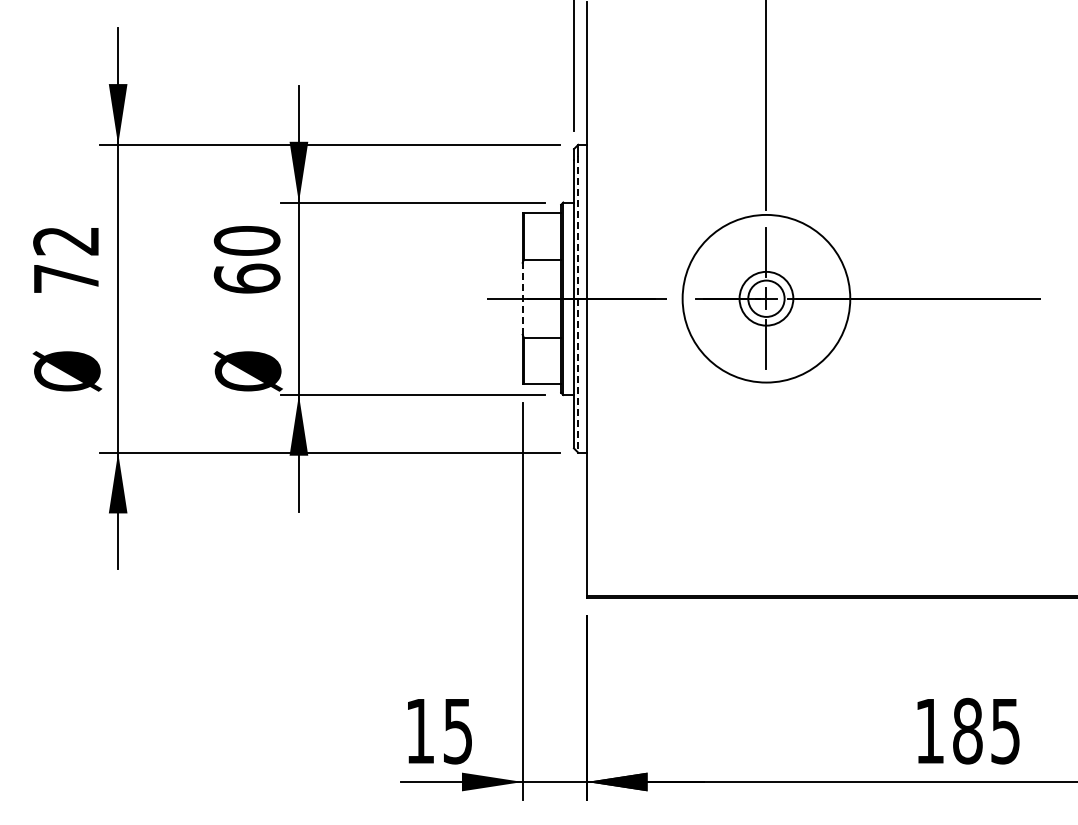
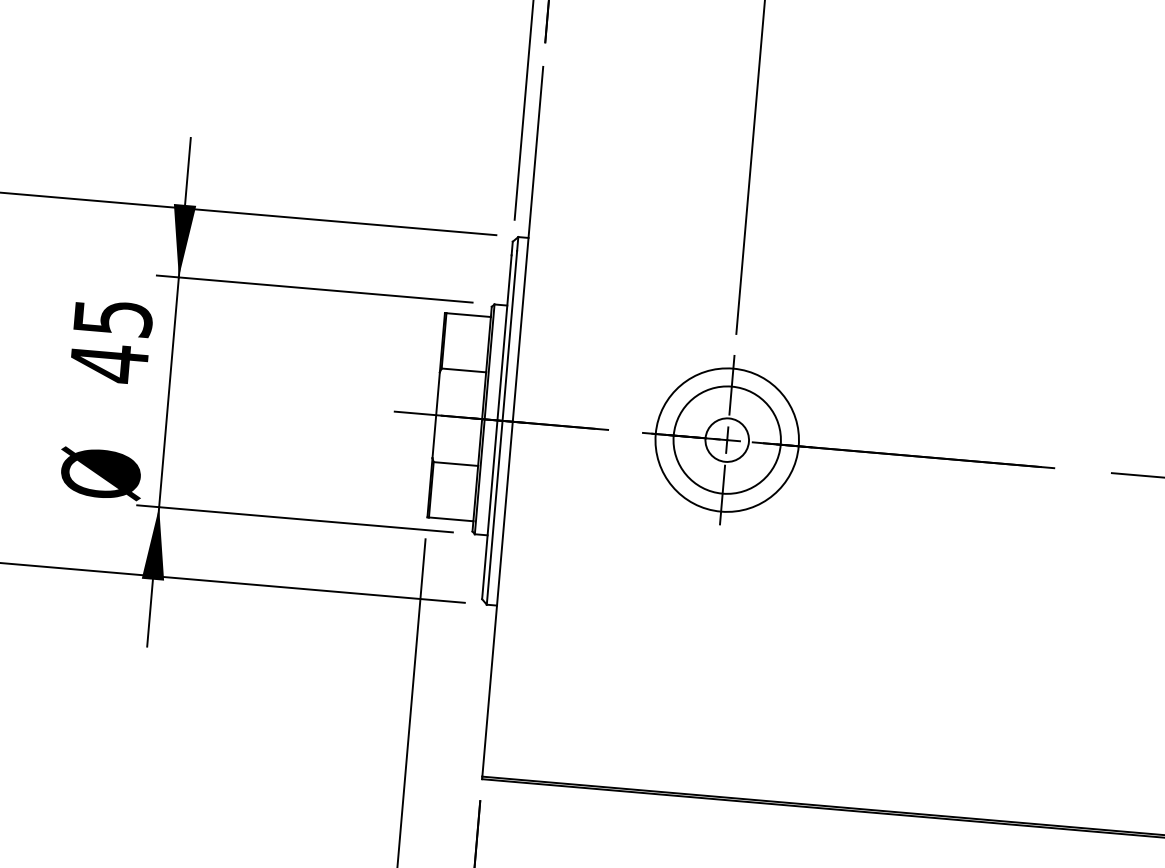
text: (246, 260) -> (110, 341), 60 -> 45
line: (522, 298) -> (435, 414), dashed -> solid
circle: (766, 298) -> (727, 439), size x0.71
circle: (766, 298) -> (727, 439), size x1.67
line: (578, 305) -> (502, 428), dashed -> solid

